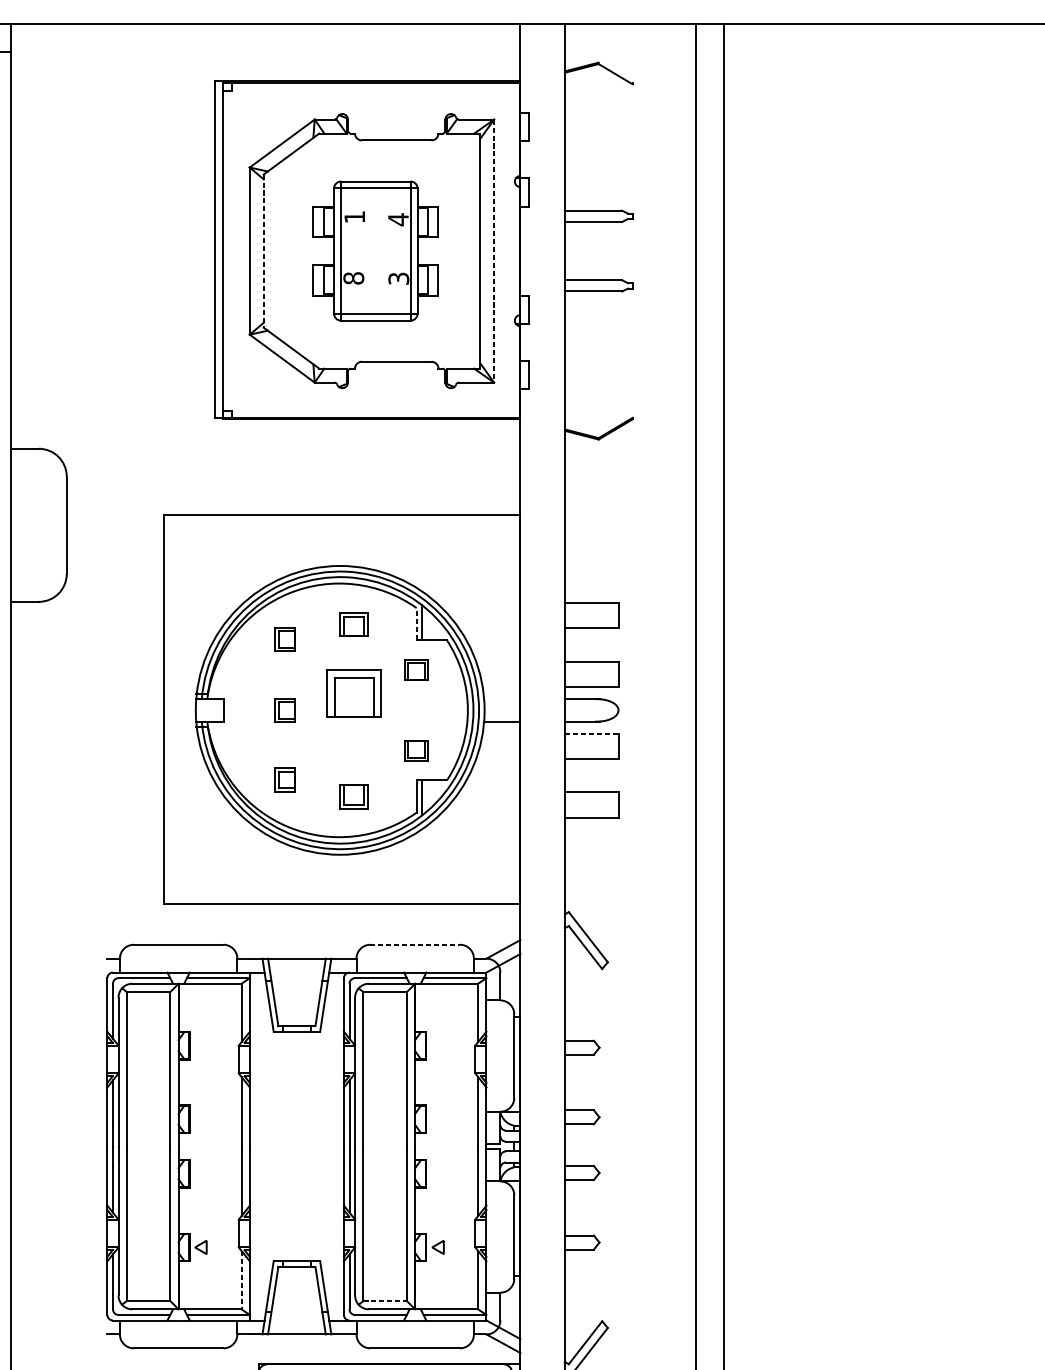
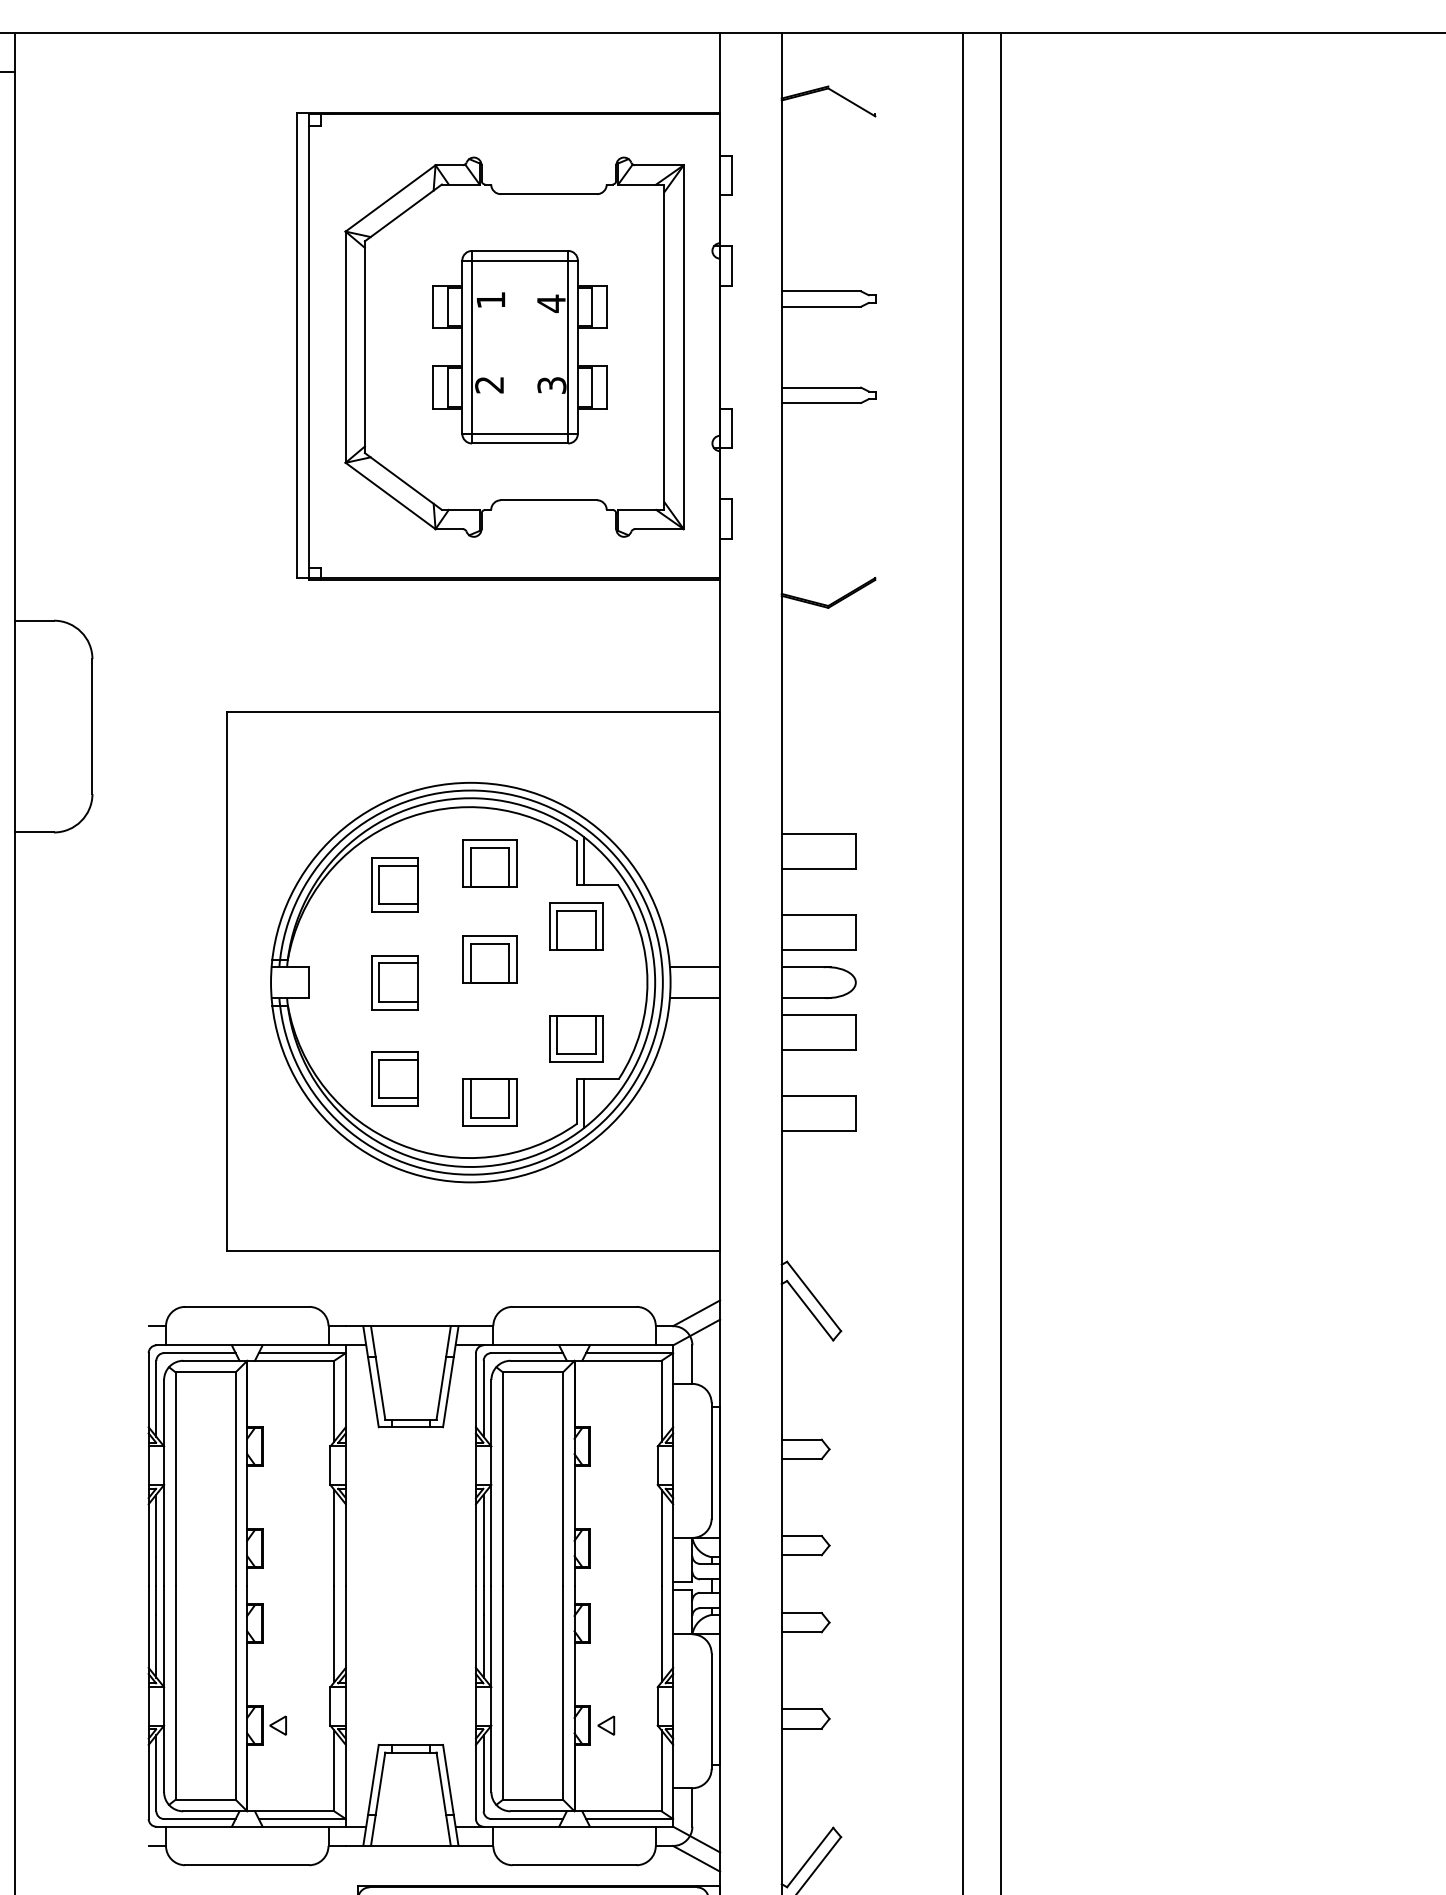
line: (263, 251) -> (364, 347), dashed -> solid
line: (493, 251) -> (683, 347), dashed -> solid
text: (353, 278) -> (489, 384), 8 -> 2
part: (353, 624) -> (489, 863), size x1.43
line: (416, 624) -> (576, 863), dashed -> solid
part: (285, 639) -> (394, 884), size x1.67
part: (416, 669) -> (576, 926), size x1.67
part: (353, 693) -> (489, 959), size x0.71
line: (502, 699) -> (695, 967), added
part: (285, 710) -> (394, 982), size x1.67
line: (592, 734) -> (819, 1015), dashed -> solid
part: (416, 750) -> (576, 1038), size x1.67
part: (285, 779) -> (394, 1078), size x1.67
part: (353, 797) -> (489, 1102), size x1.43
line: (415, 944) -> (574, 1306), dashed -> solid
line: (241, 1280) -> (334, 1771), dashed -> solid
line: (385, 1300) -> (533, 1799), dashed -> solid

